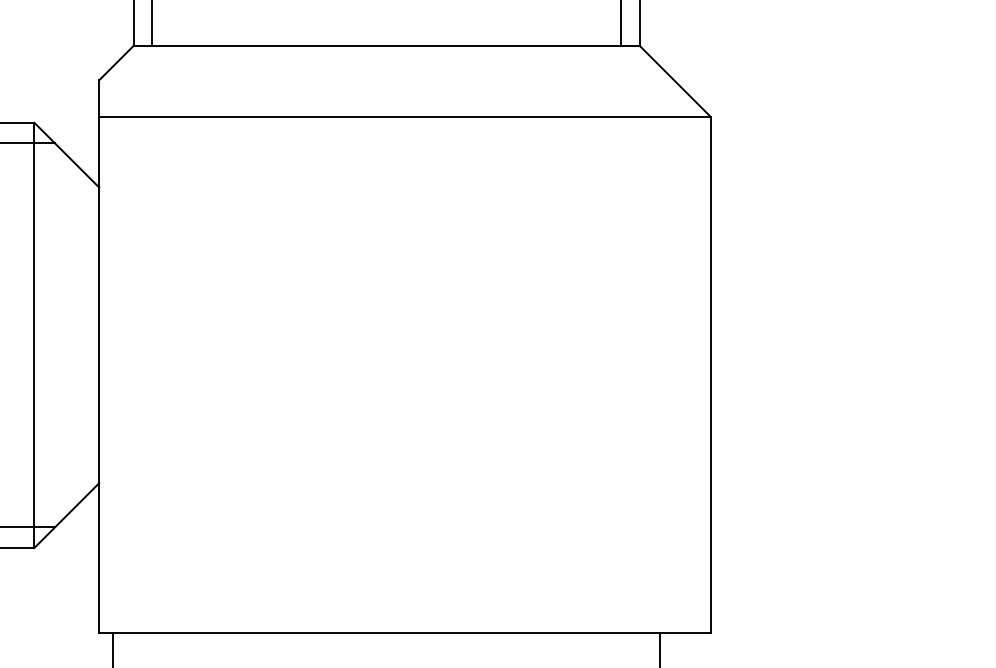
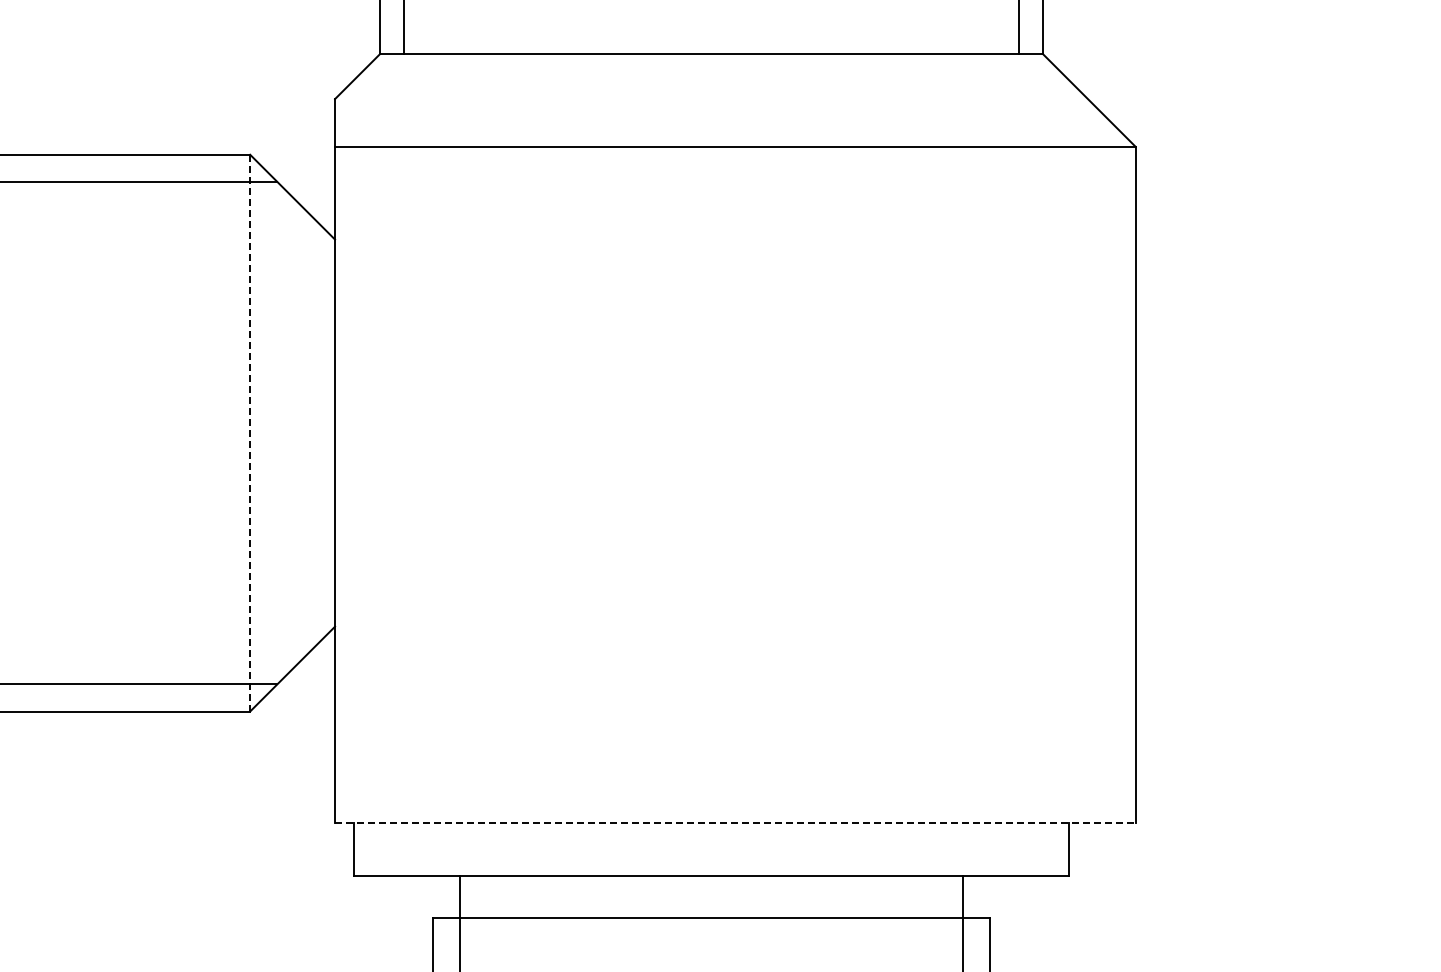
line: (34, 335) -> (250, 433), solid -> dashed
line: (405, 632) -> (735, 822), solid -> dashed

